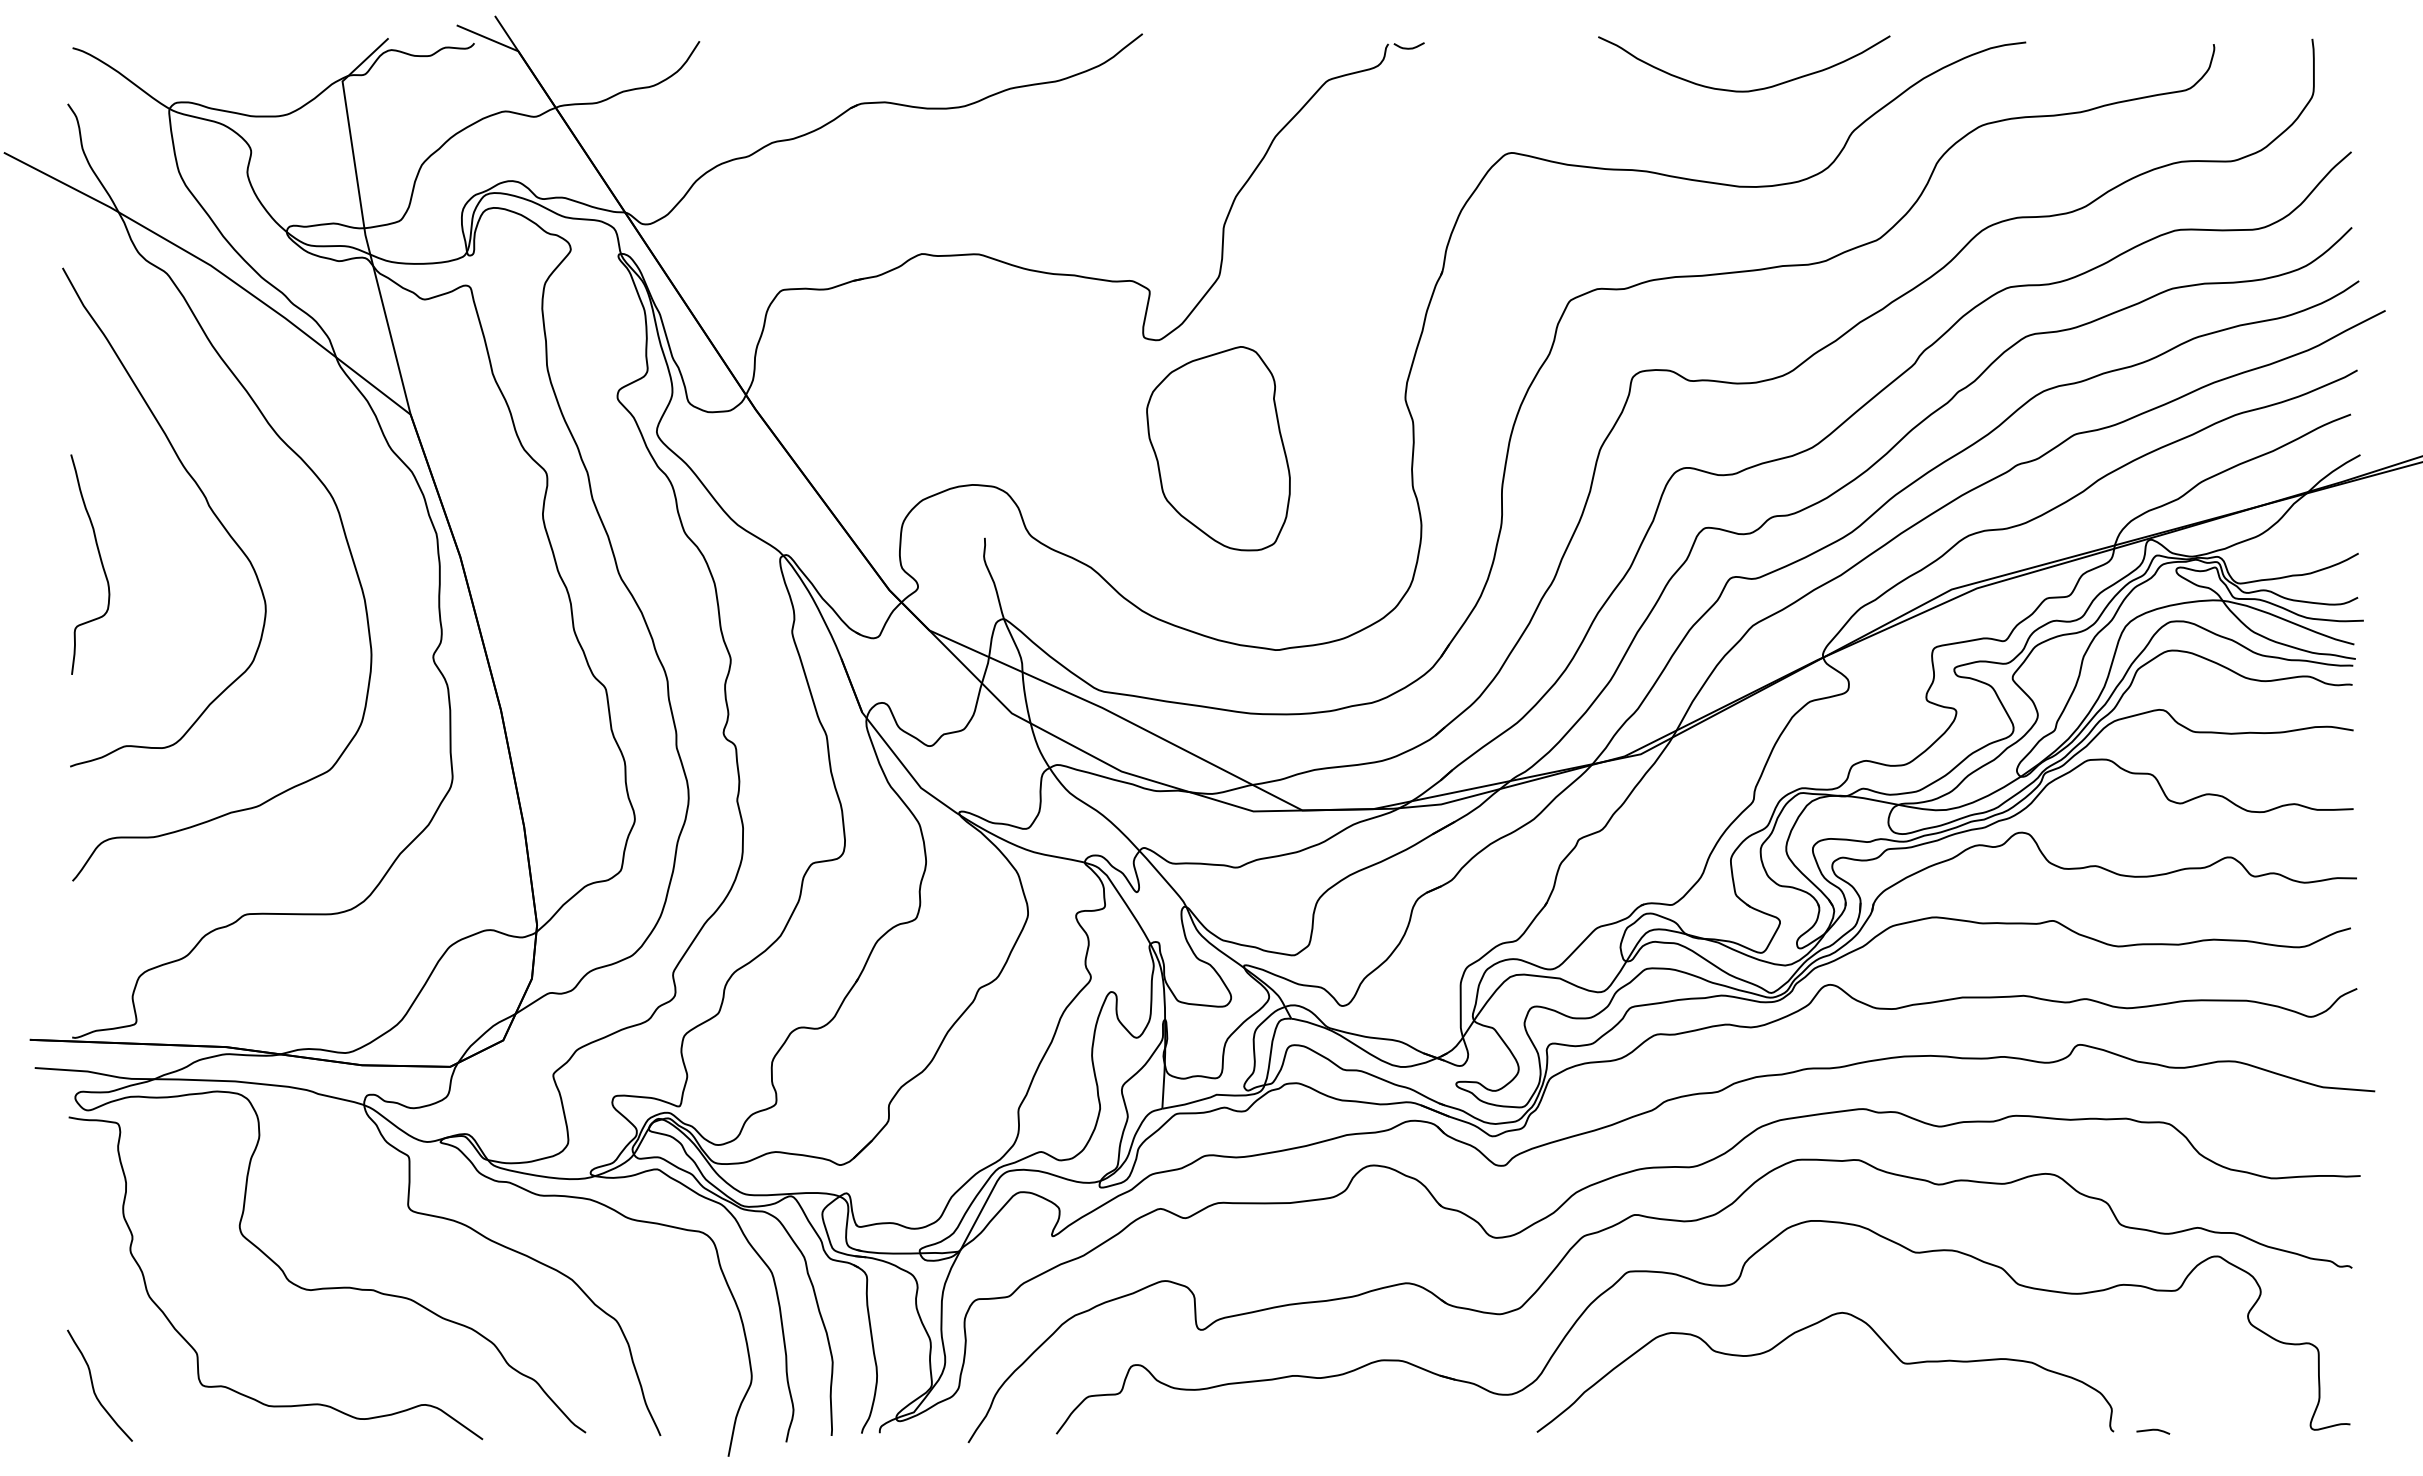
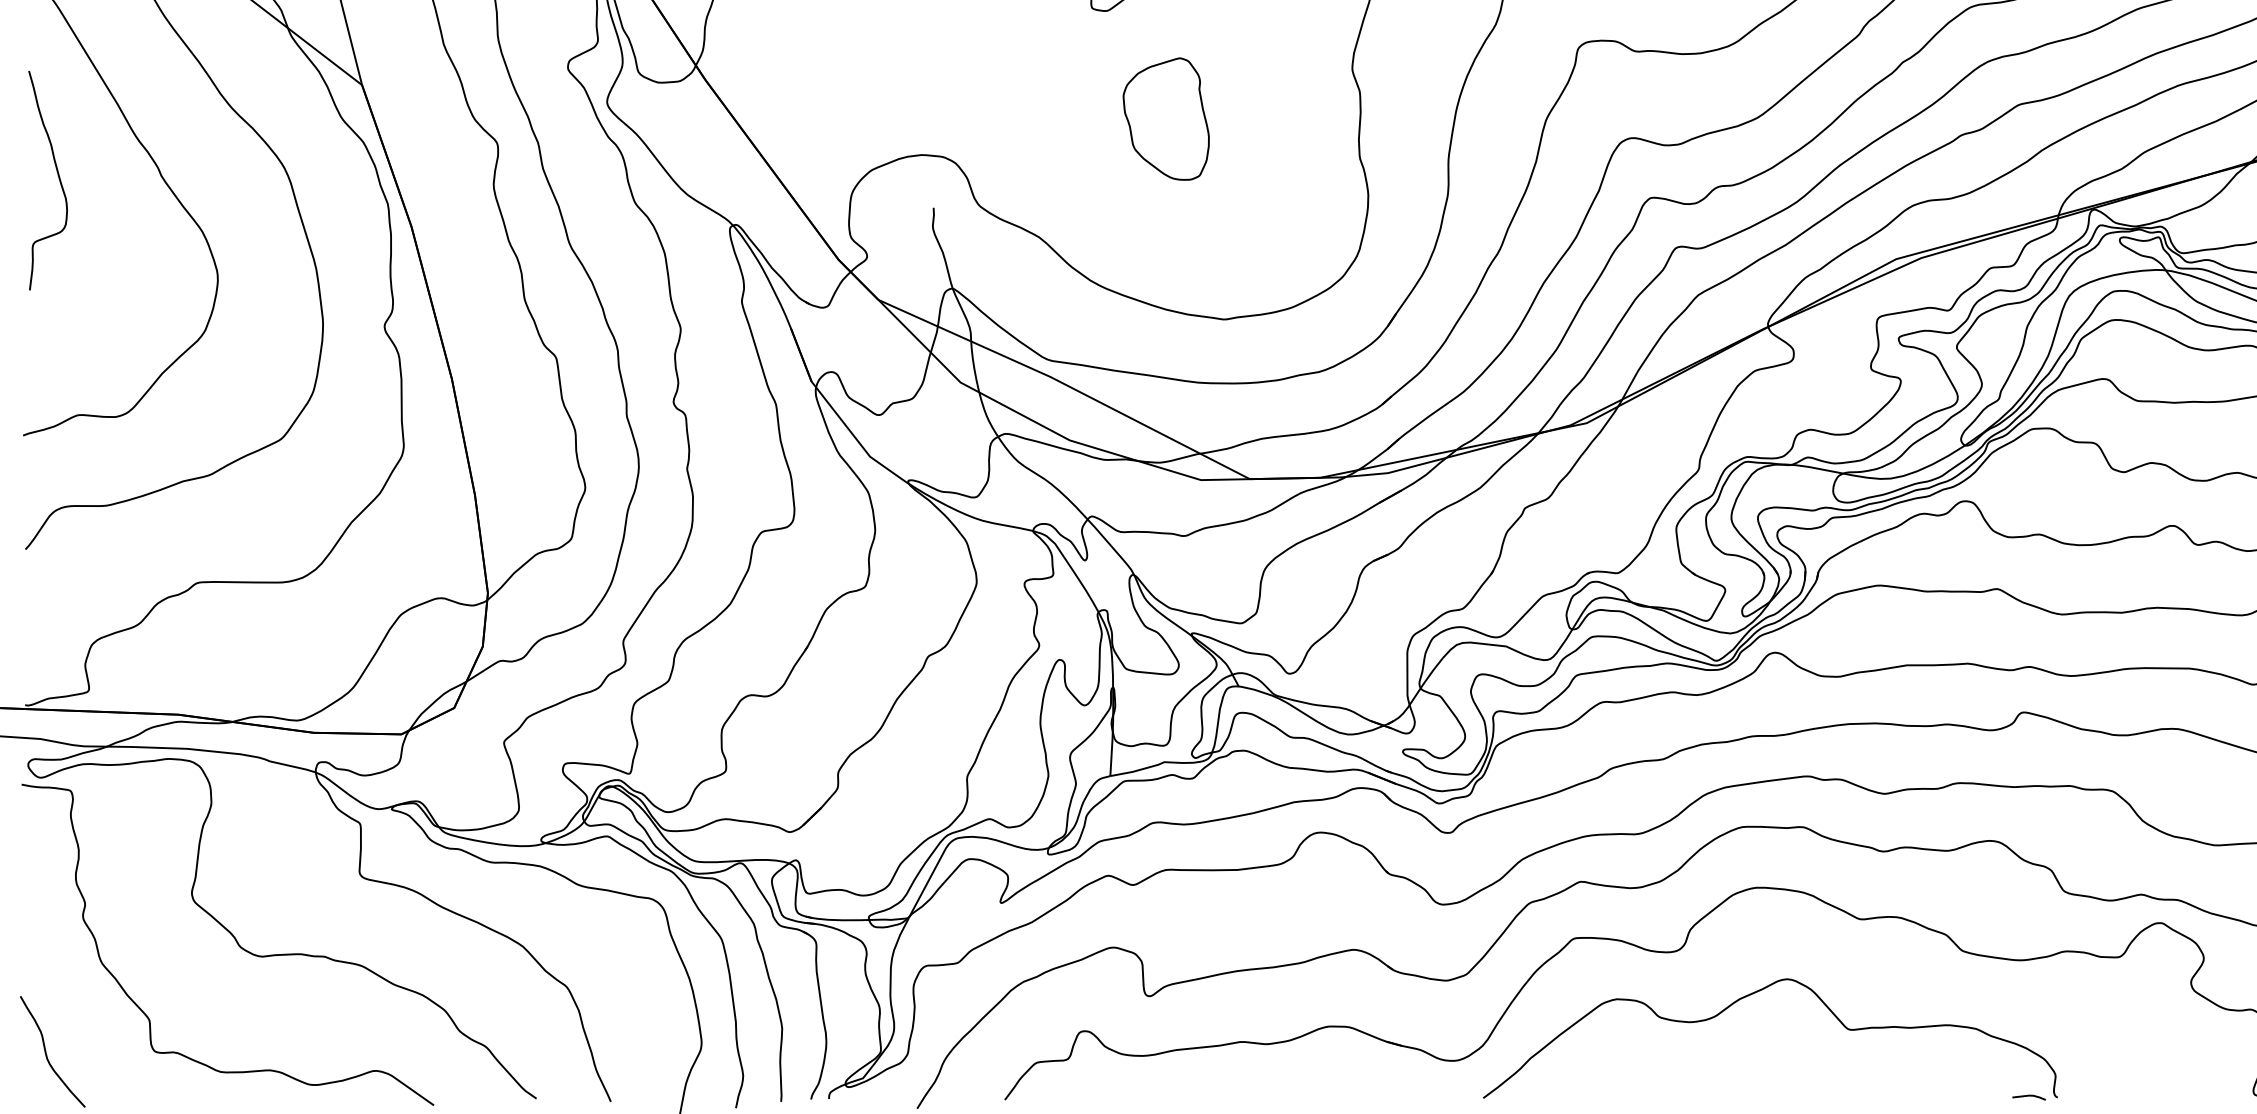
part: (1218, 448) -> (1166, 118), size x0.6
curve: (100, 562) -> (58, 178), moved
line: (2153, 1430) -> (2029, 1096), moved

